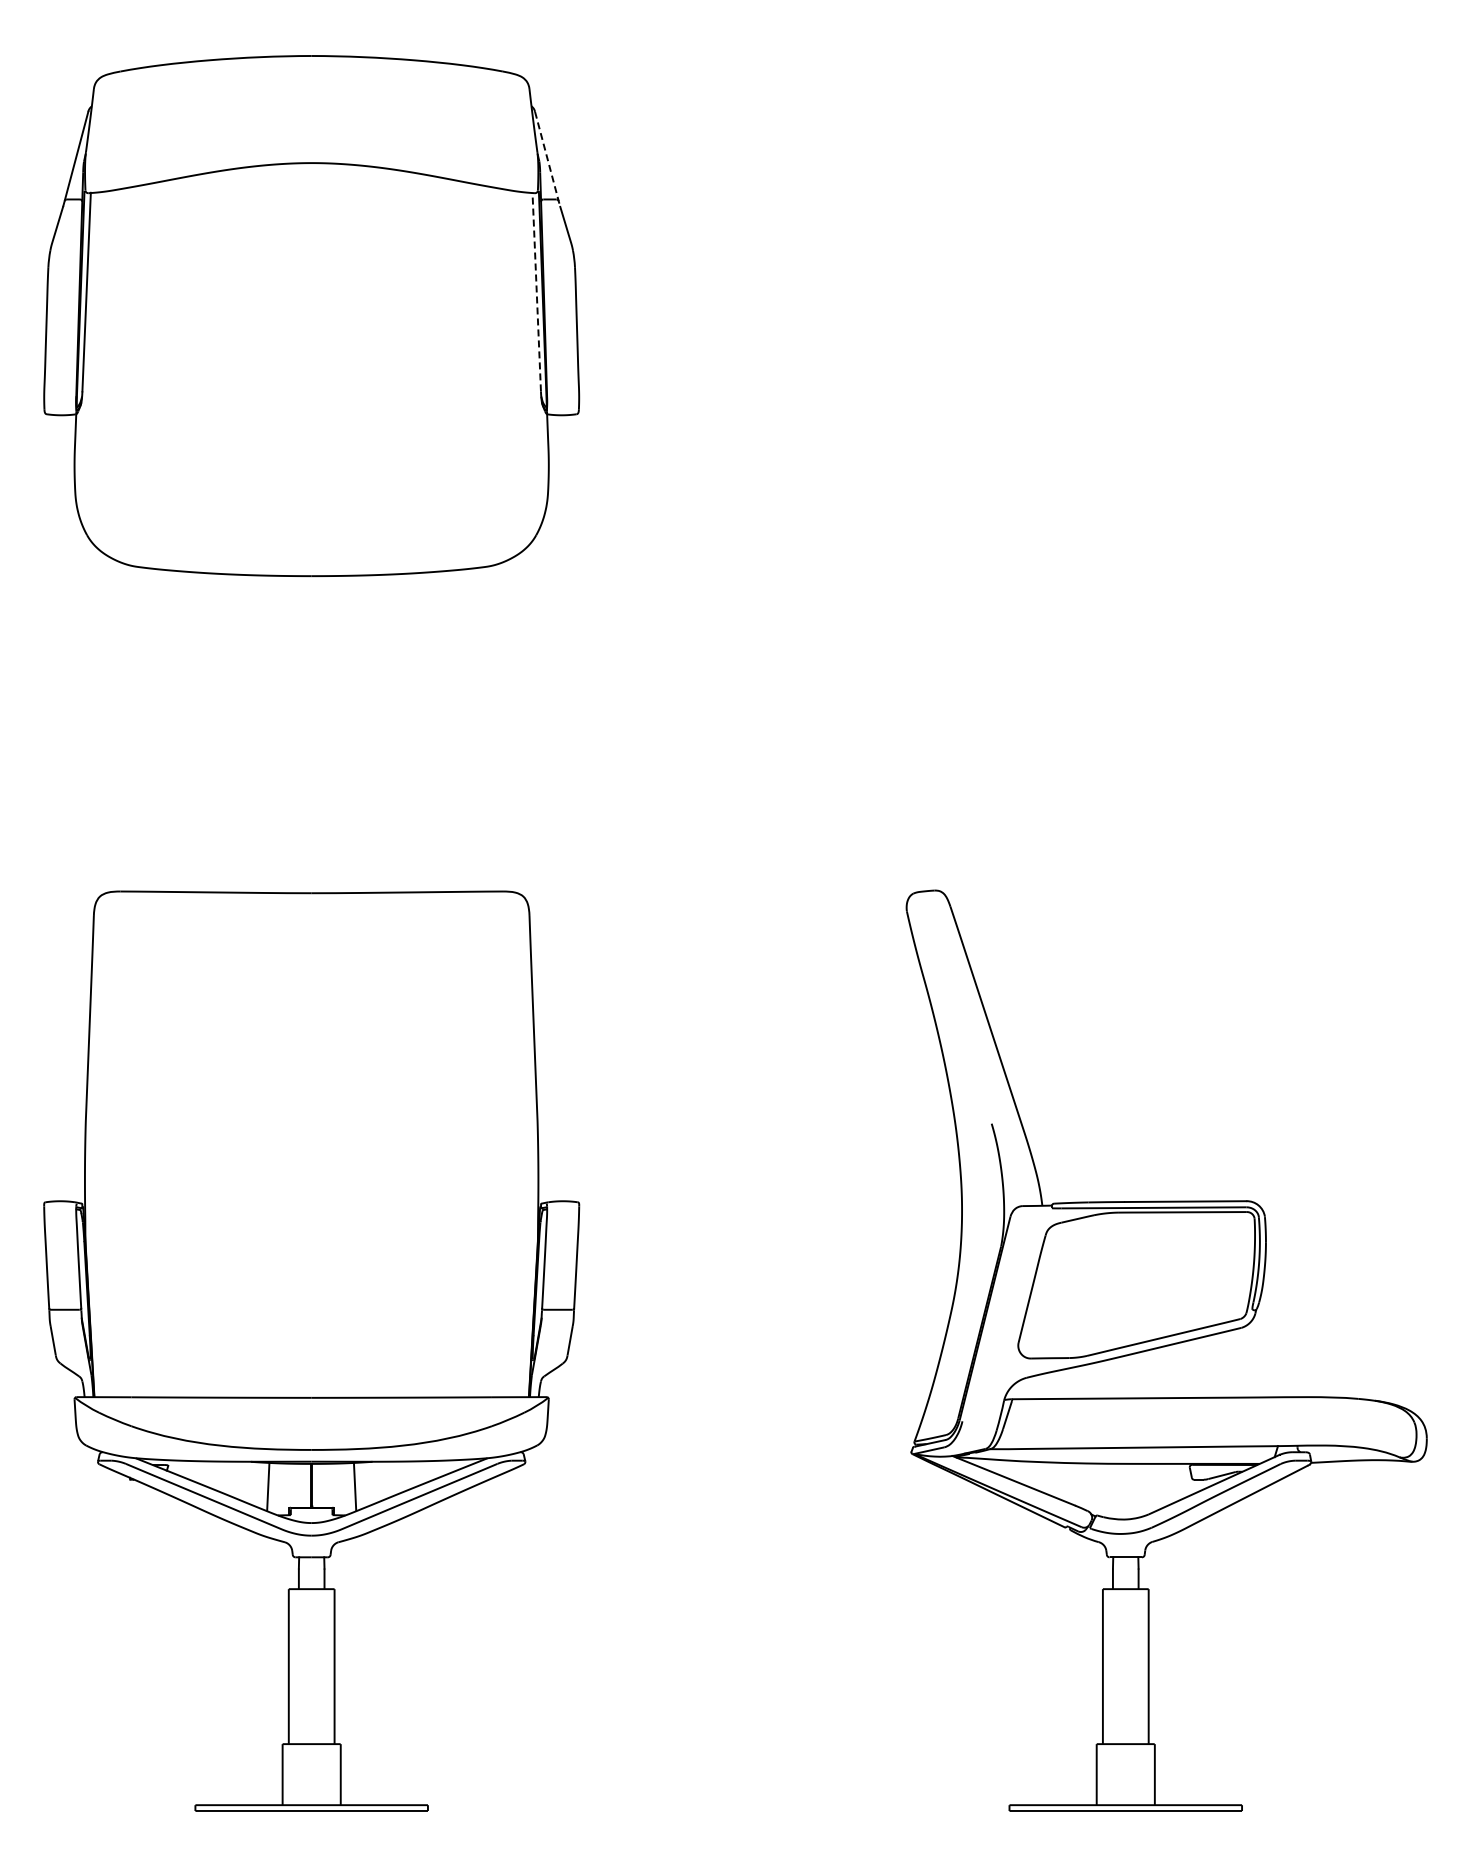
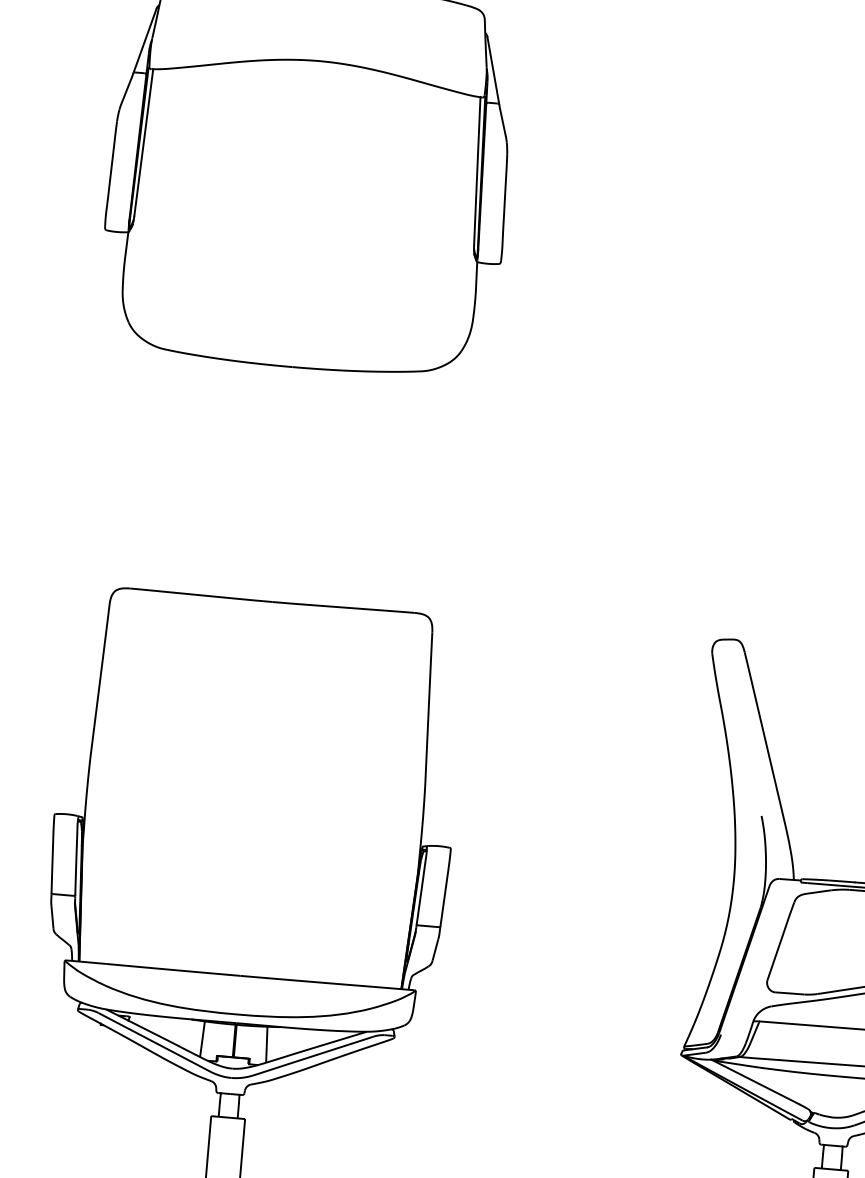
line: (547, 158) -> (493, 72), dashed -> solid
line: (536, 291) -> (477, 170), dashed -> solid

